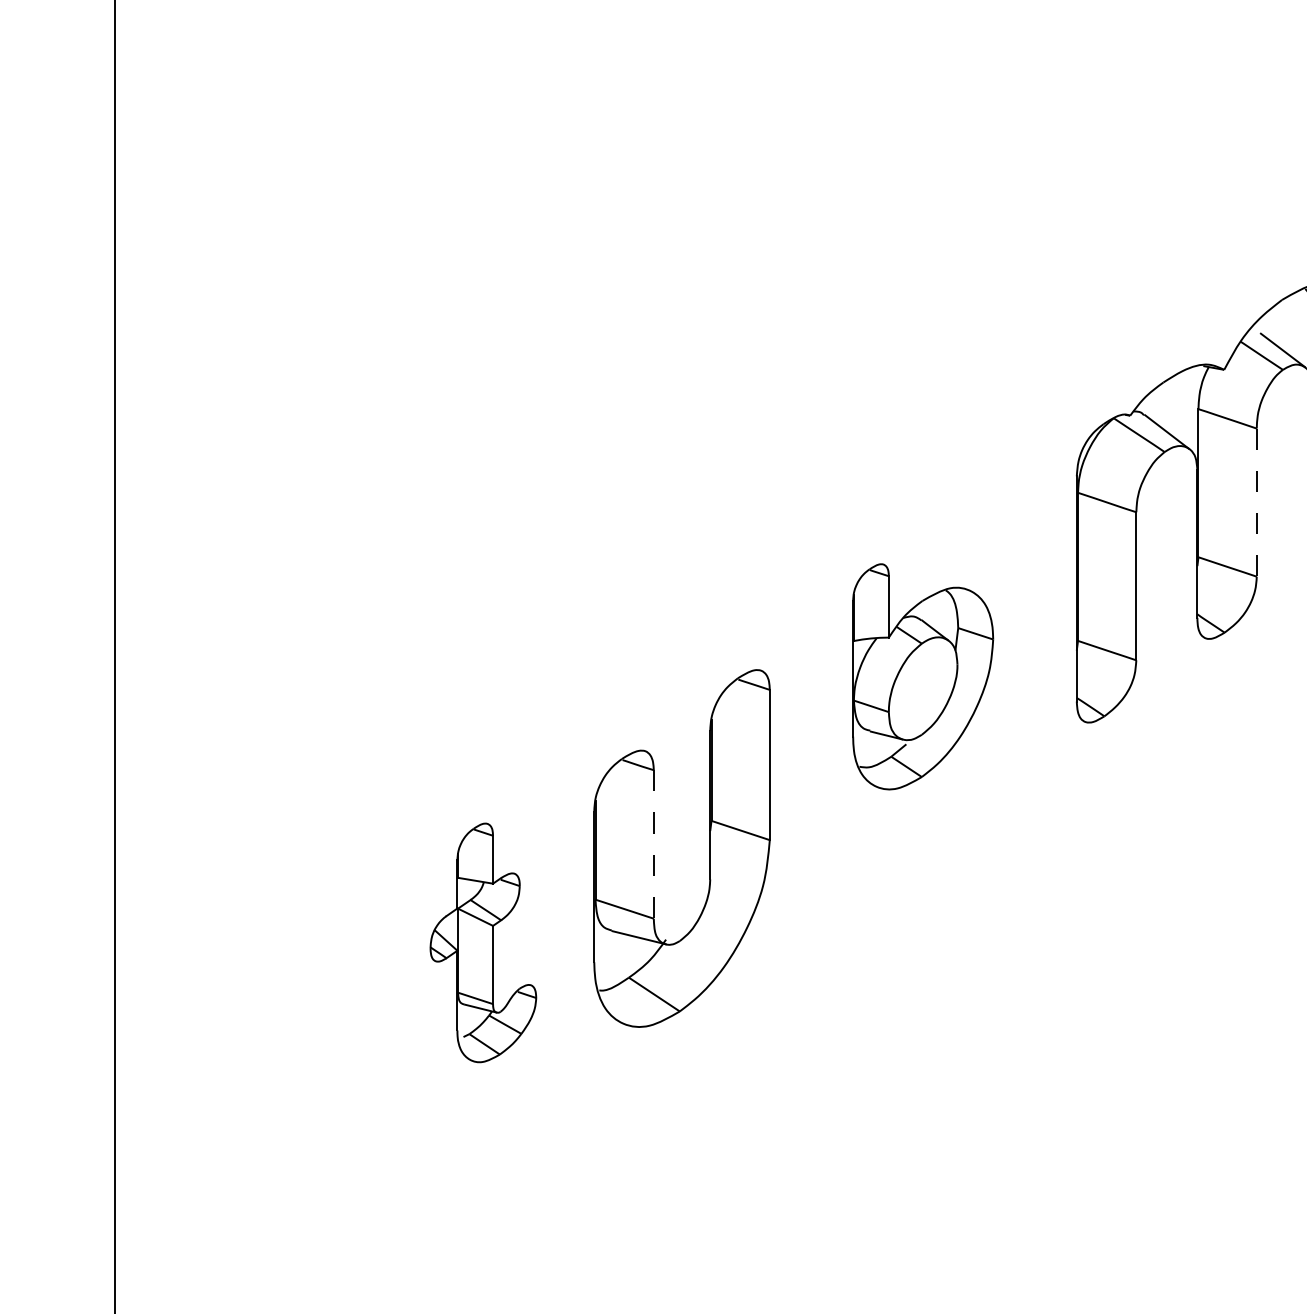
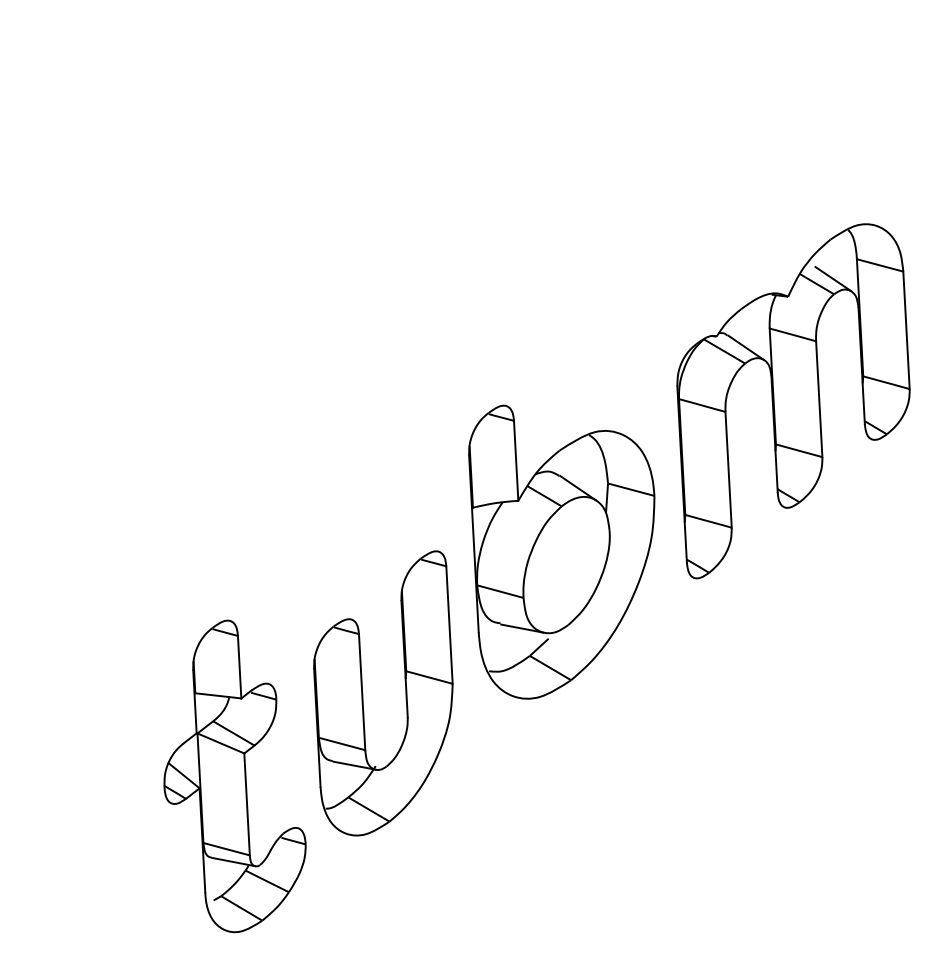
line: (1256, 503) -> (819, 399), dashed -> solid
part: (922, 676) -> (565, 549), size x1.67
line: (653, 844) -> (361, 692), dashed -> solid
part: (483, 942) -> (233, 776), size x1.67

